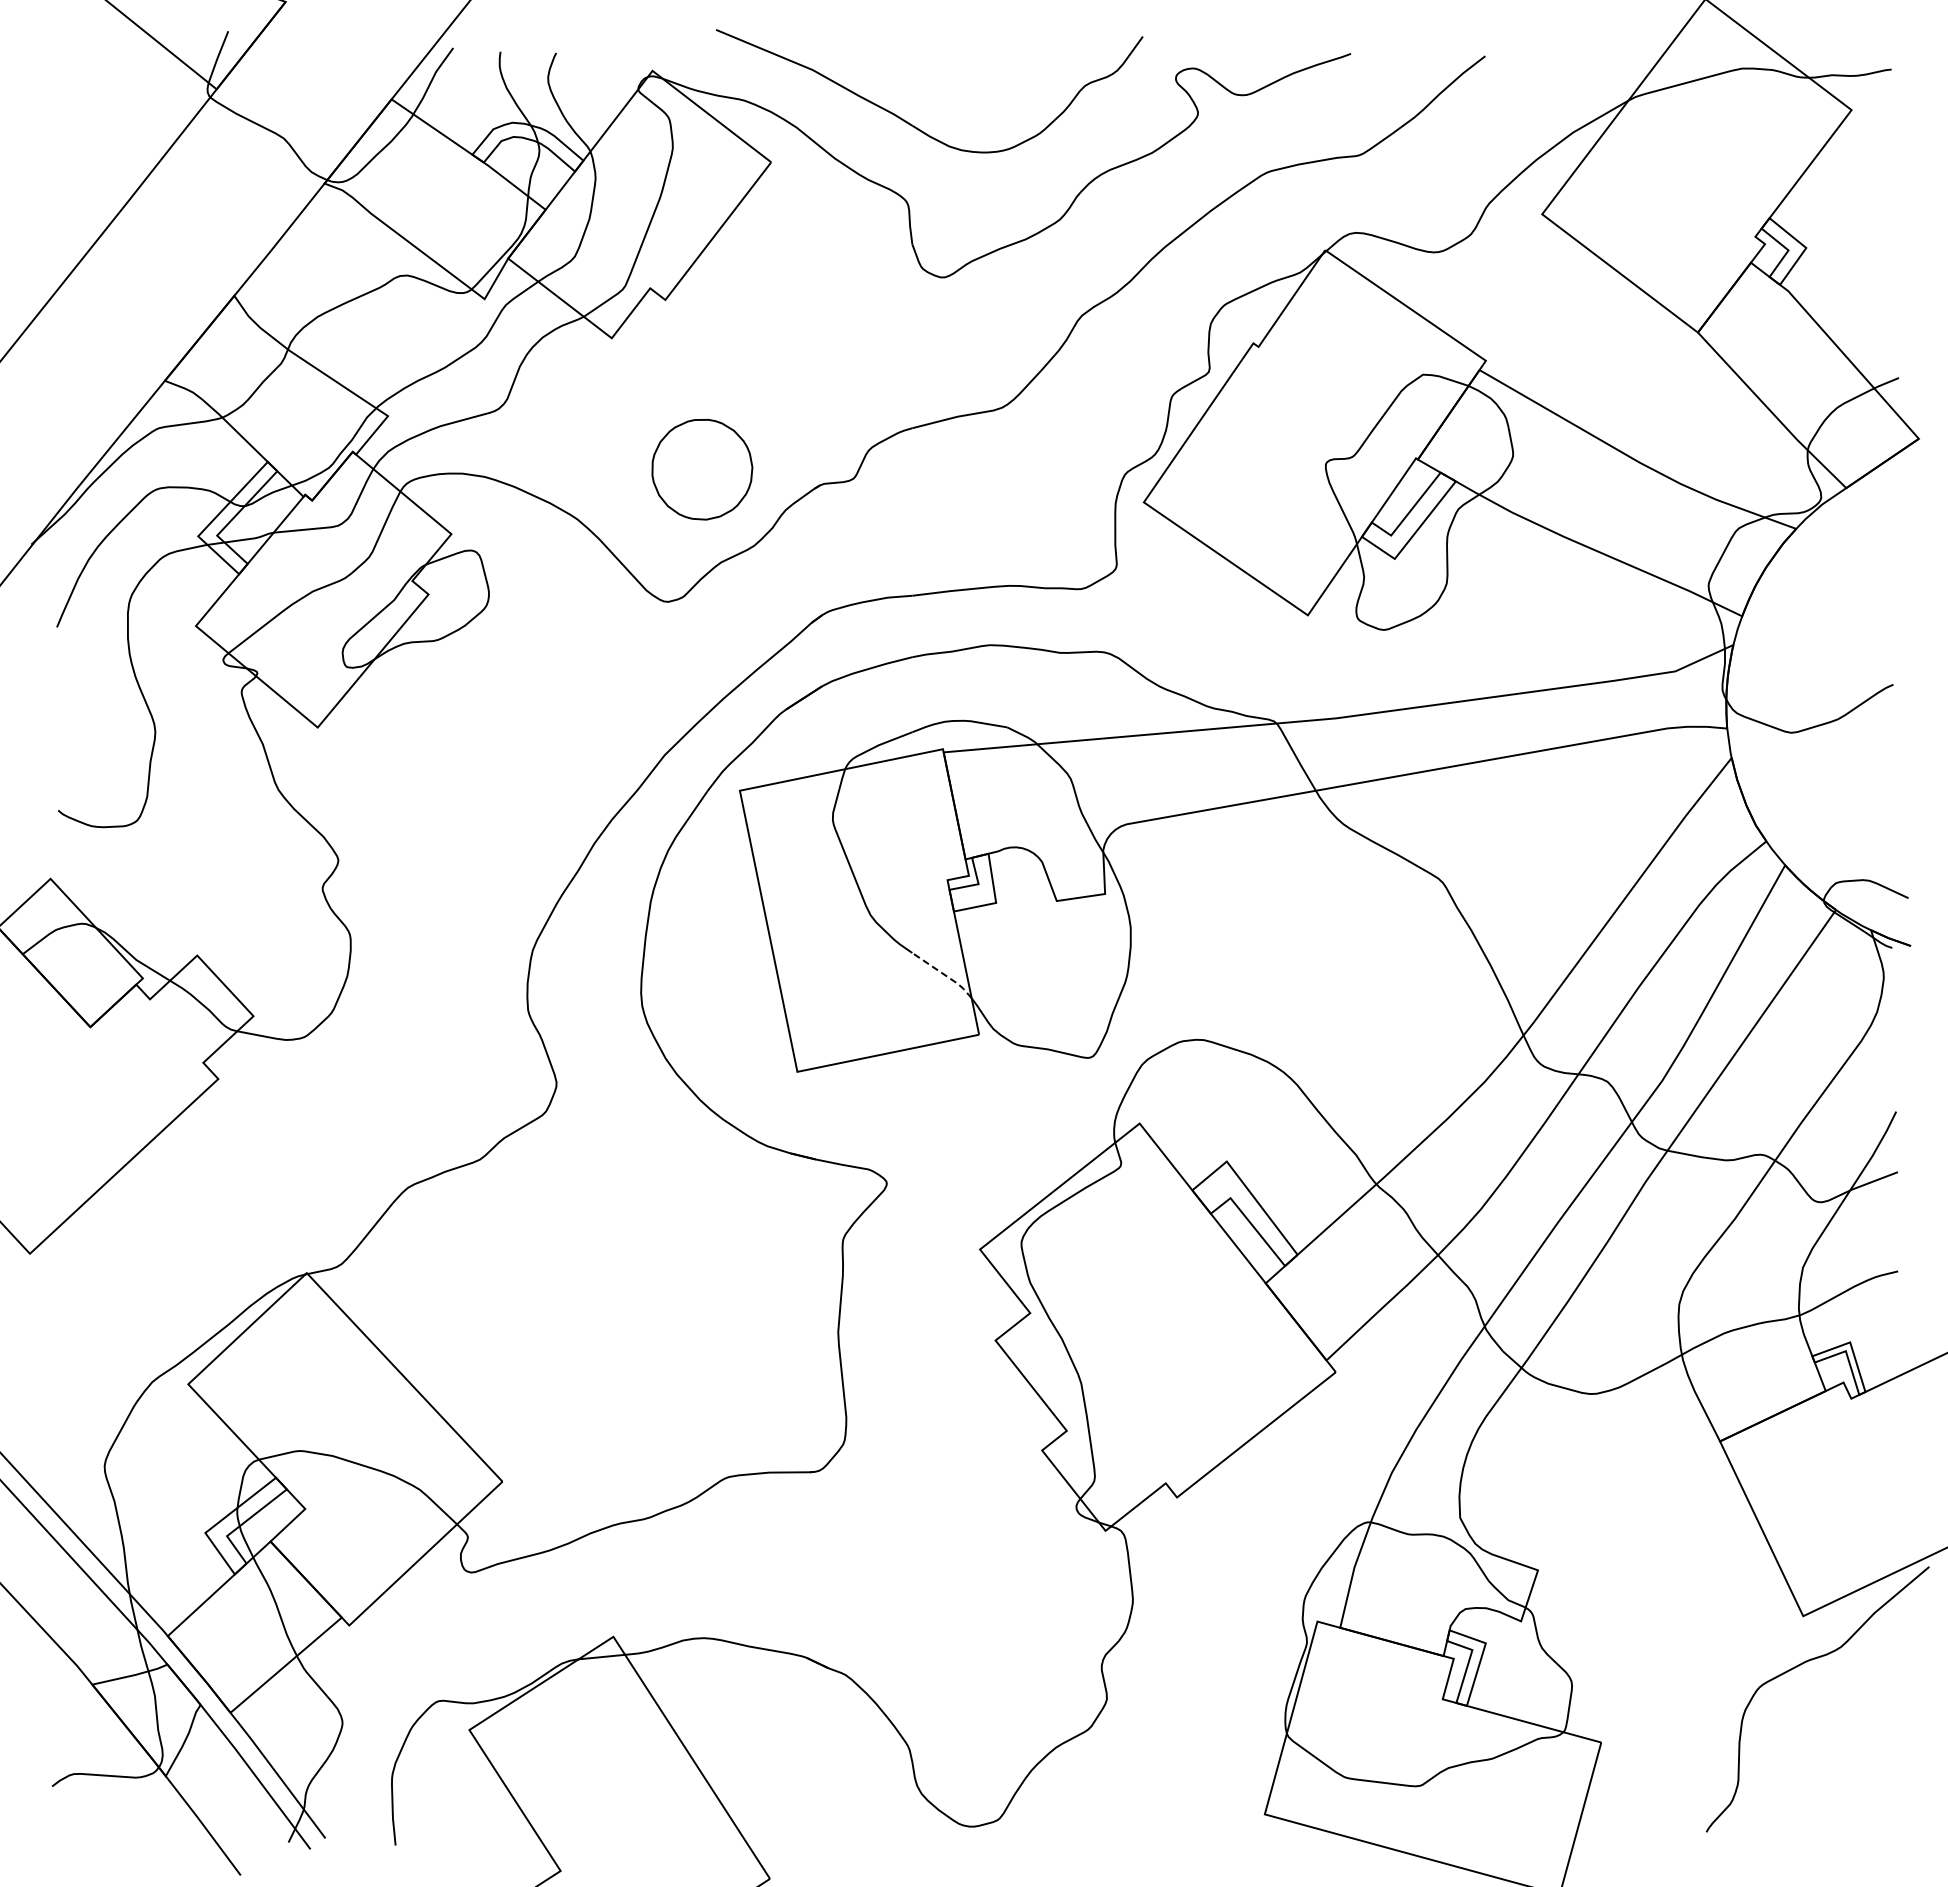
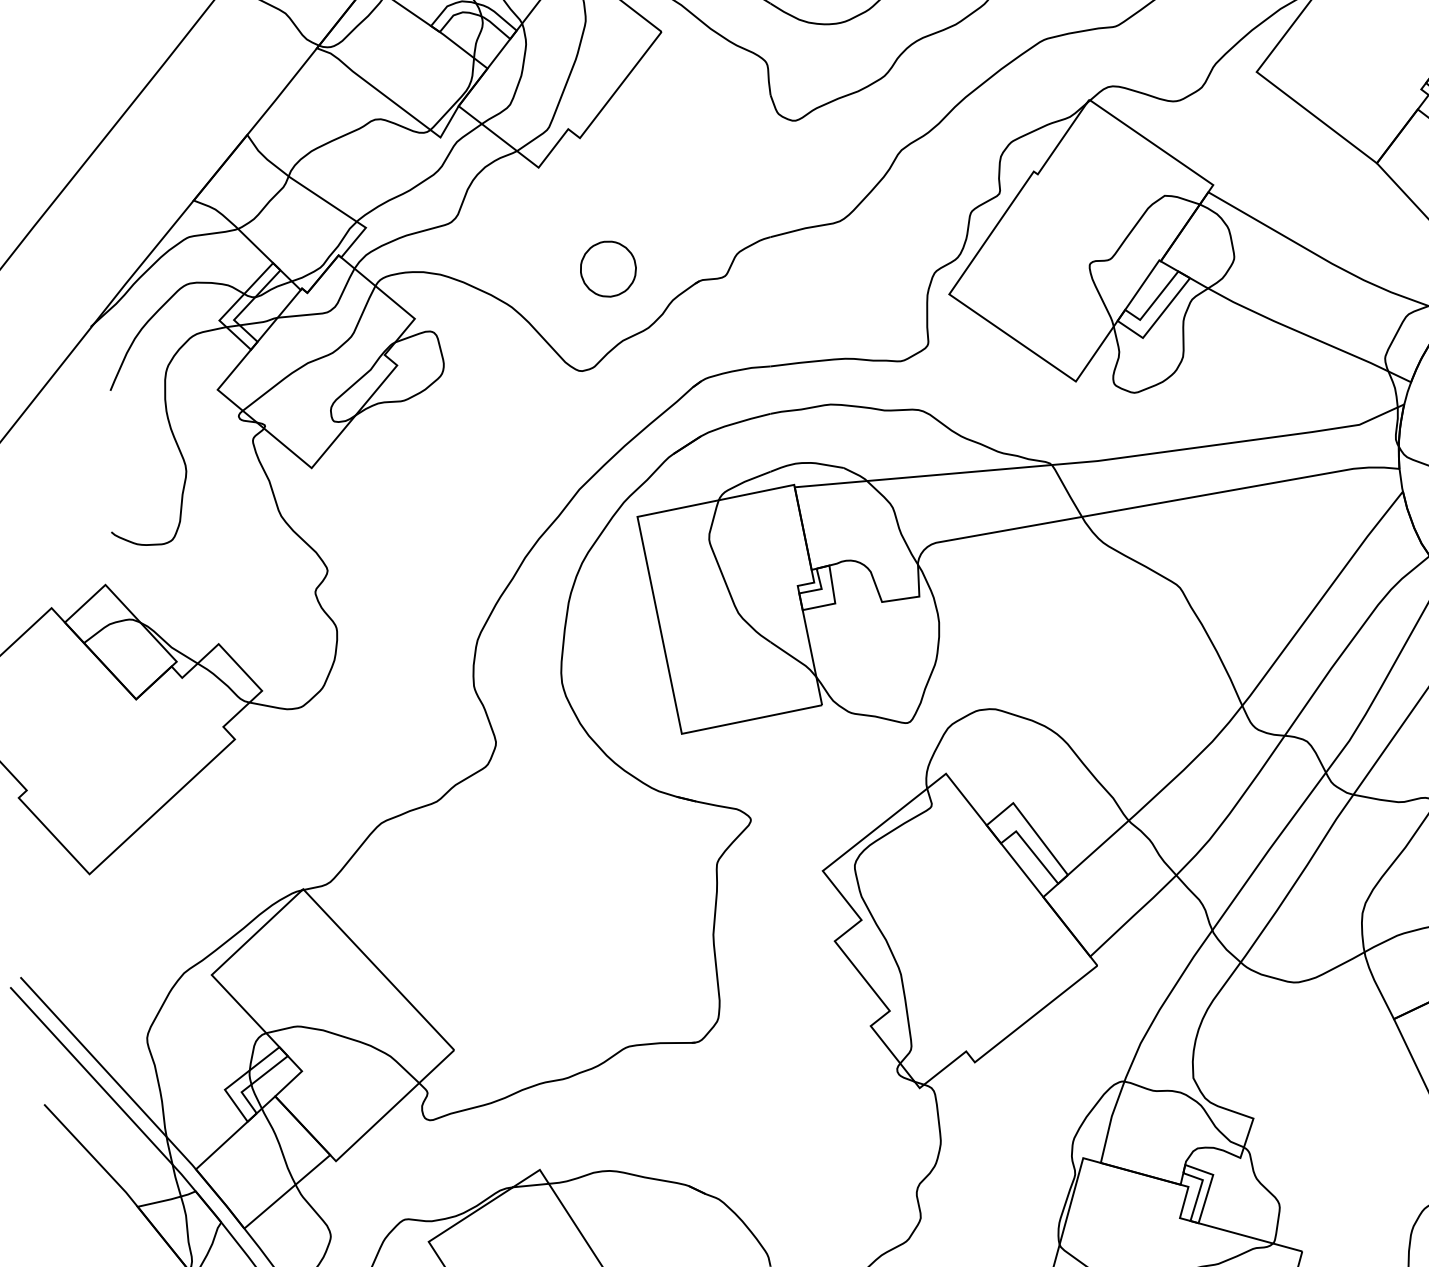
part: (701, 469) -> (607, 268), size x0.71
line: (944, 974) -> (795, 658), dashed -> solid

